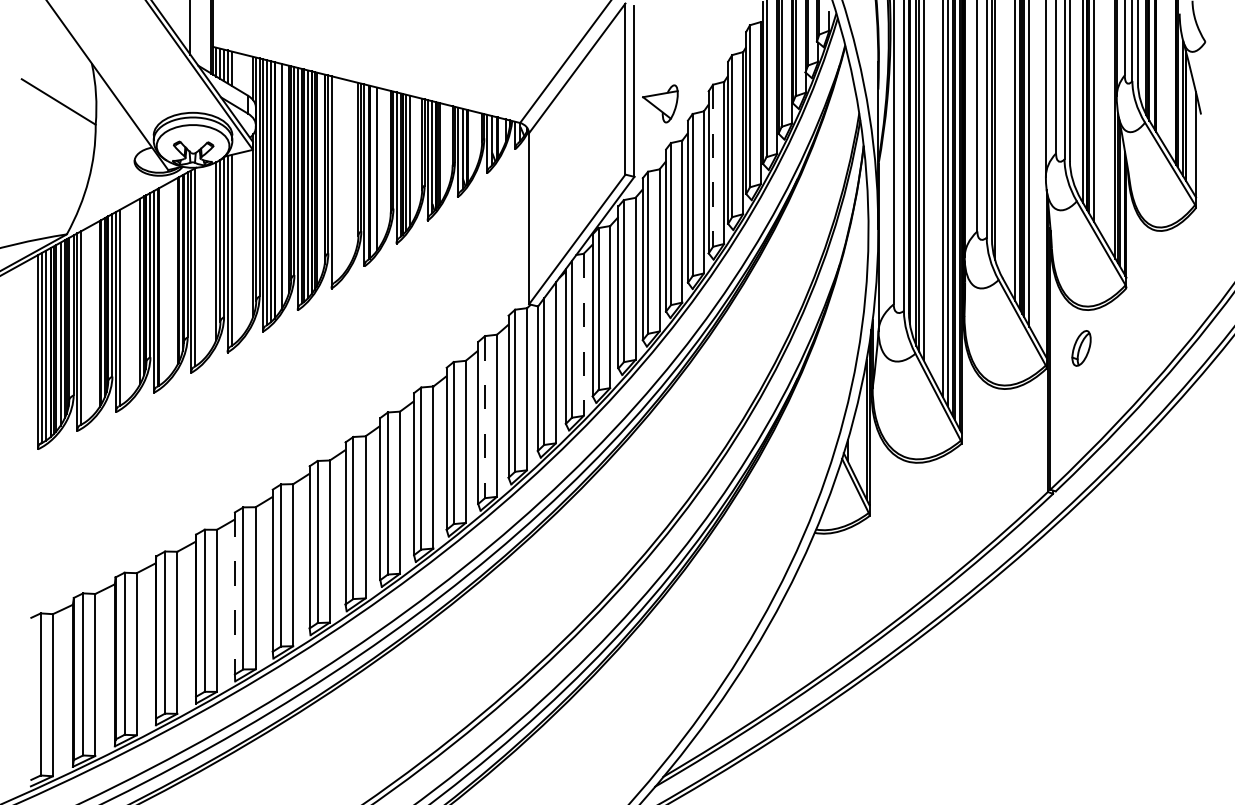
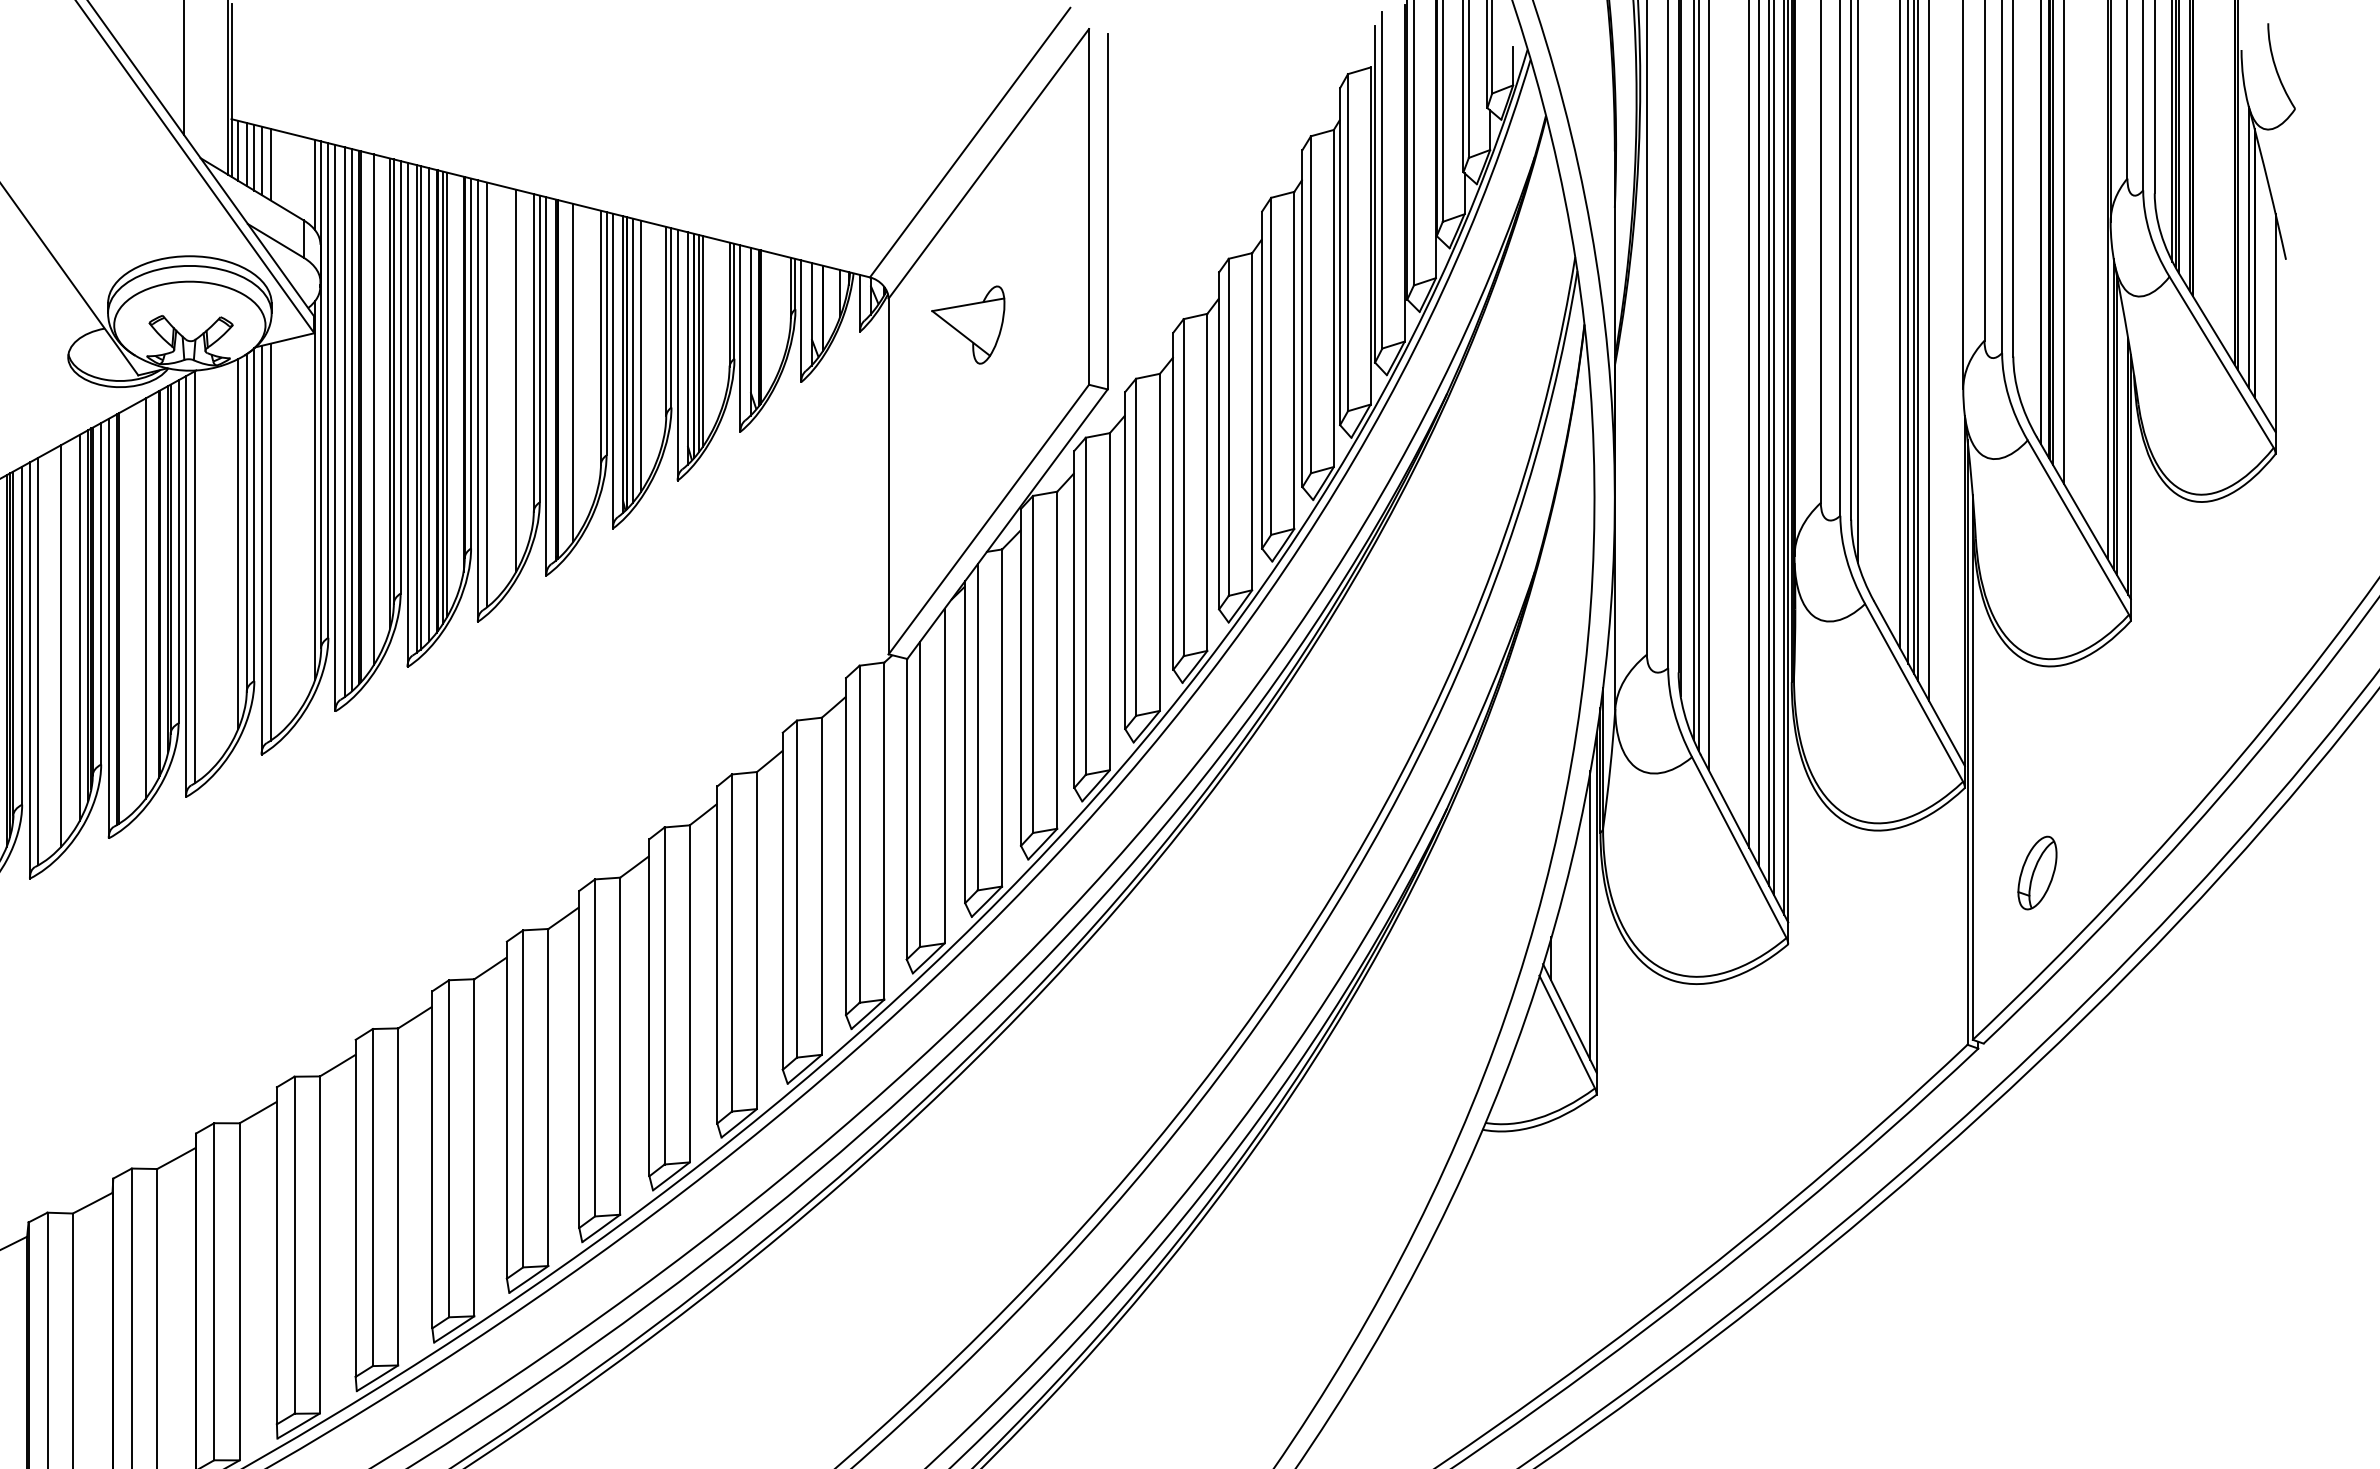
part: (660, 103) -> (968, 324), moved
line: (713, 166) -> (1272, 367), dashed -> solid
line: (350, 172) -> (517, 380), added
line: (336, 179) -> (488, 394), added
line: (171, 277) -> (145, 598), added
line: (130, 300) -> (59, 646), added
line: (583, 335) -> (1001, 719), dashed -> solid
part: (1081, 348) -> (2037, 873), moved
line: (485, 417) -> (797, 889), dashed -> solid
line: (234, 593) -> (276, 1255), dashed -> solid

